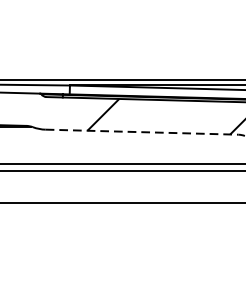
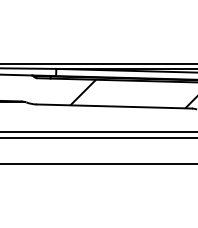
line: (142, 132) -> (114, 106), dashed -> solid

